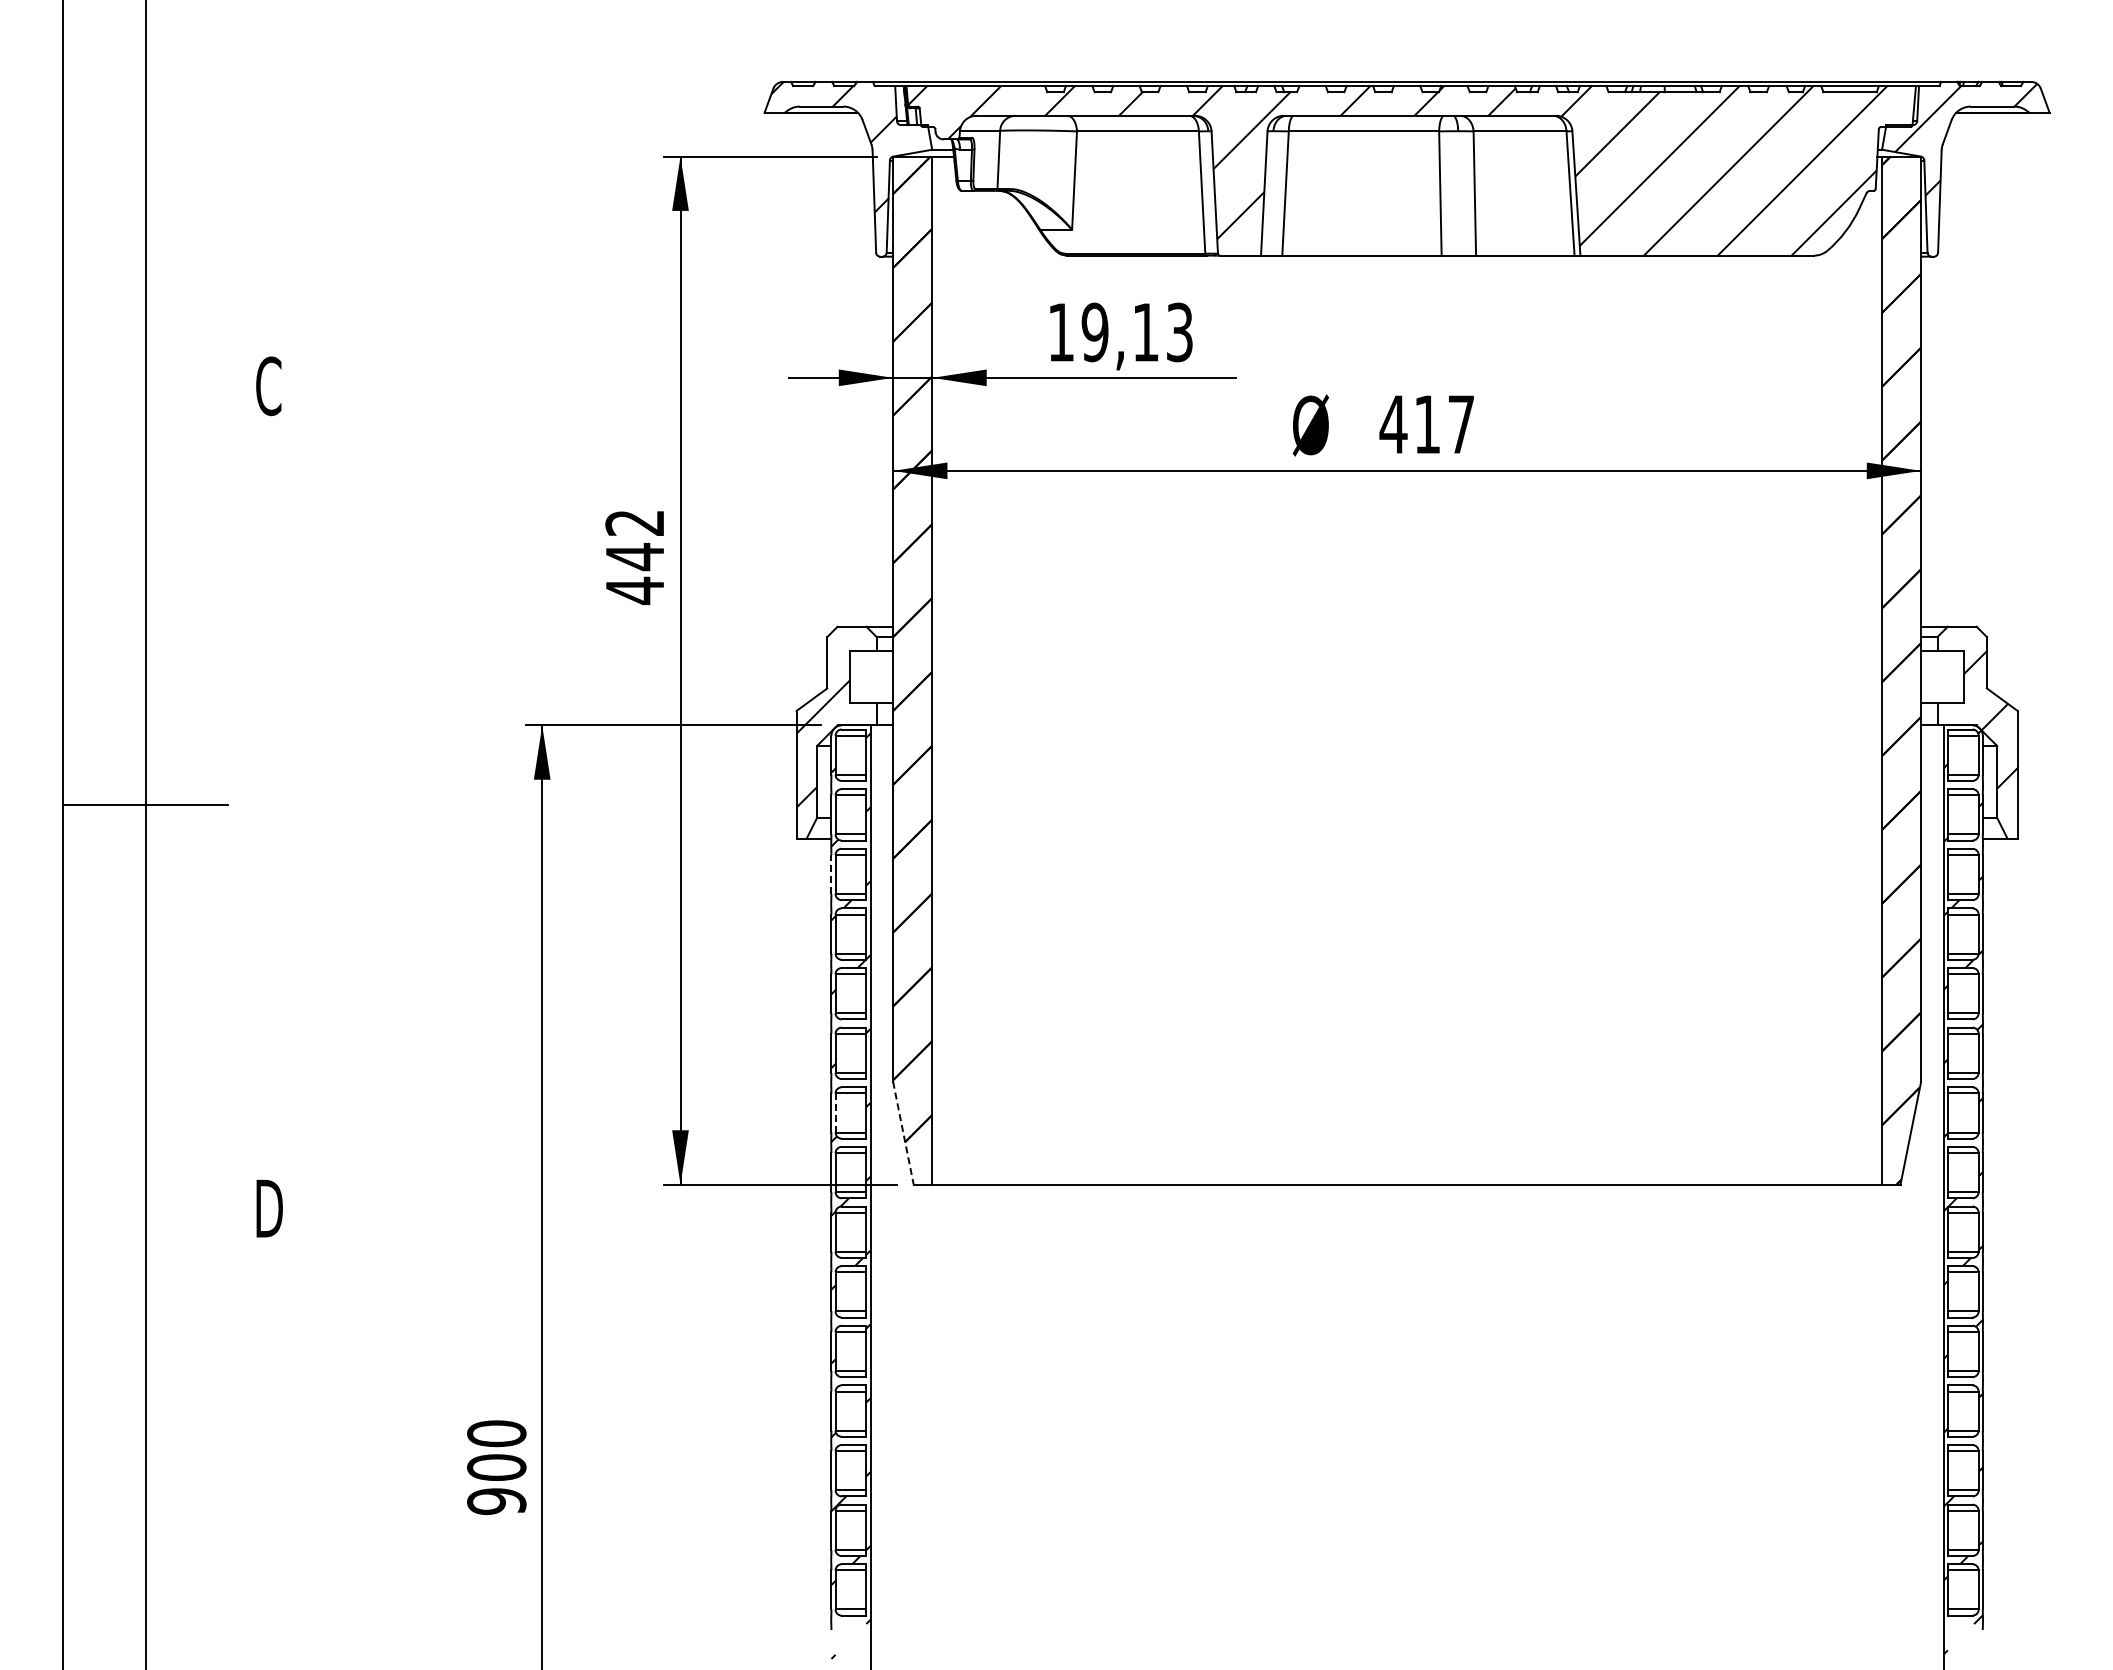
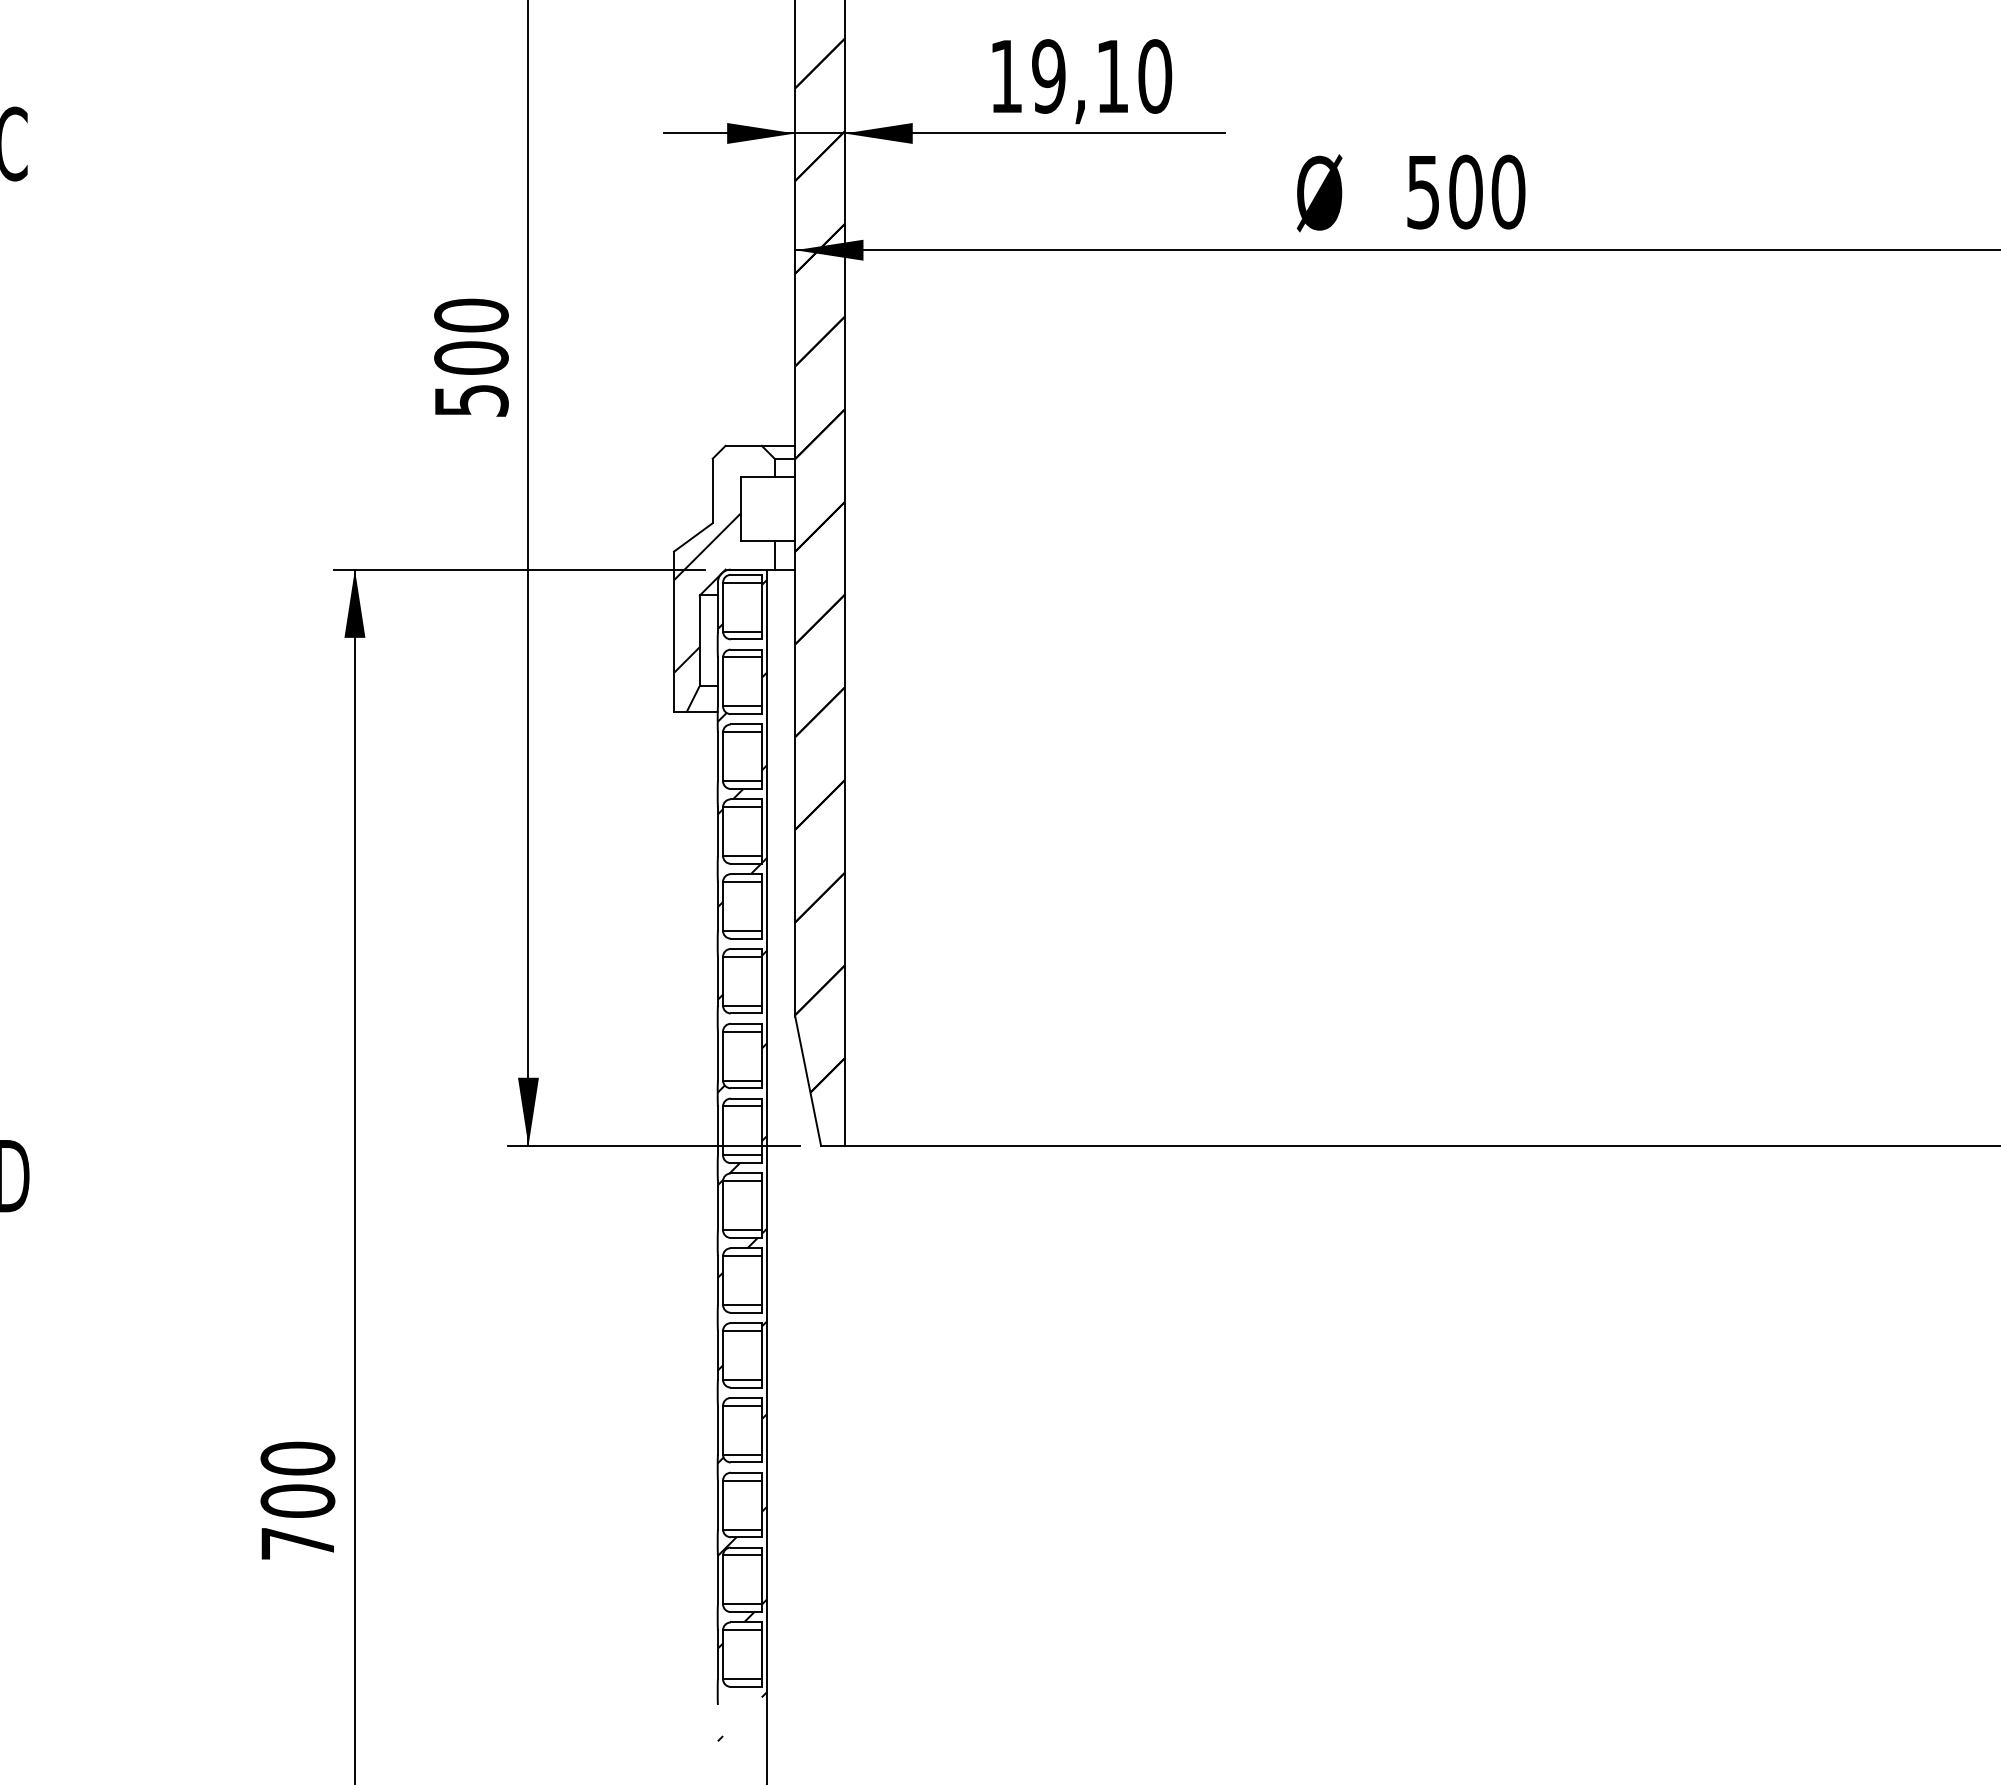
text: (1179, 332) -> (1154, 76), 19,13 -> 19,10
text: (1426, 424) -> (1464, 192), 417 -> 500
text: (634, 556) -> (470, 357), 442 -> 500
line: (831, 874) -> (717, 756), dashed -> solid
line: (835, 1112) -> (722, 1055), dashed -> solid
line: (903, 1133) -> (808, 1081), dashed -> solid
text: (496, 1501) -> (297, 1543), 900 -> 700

